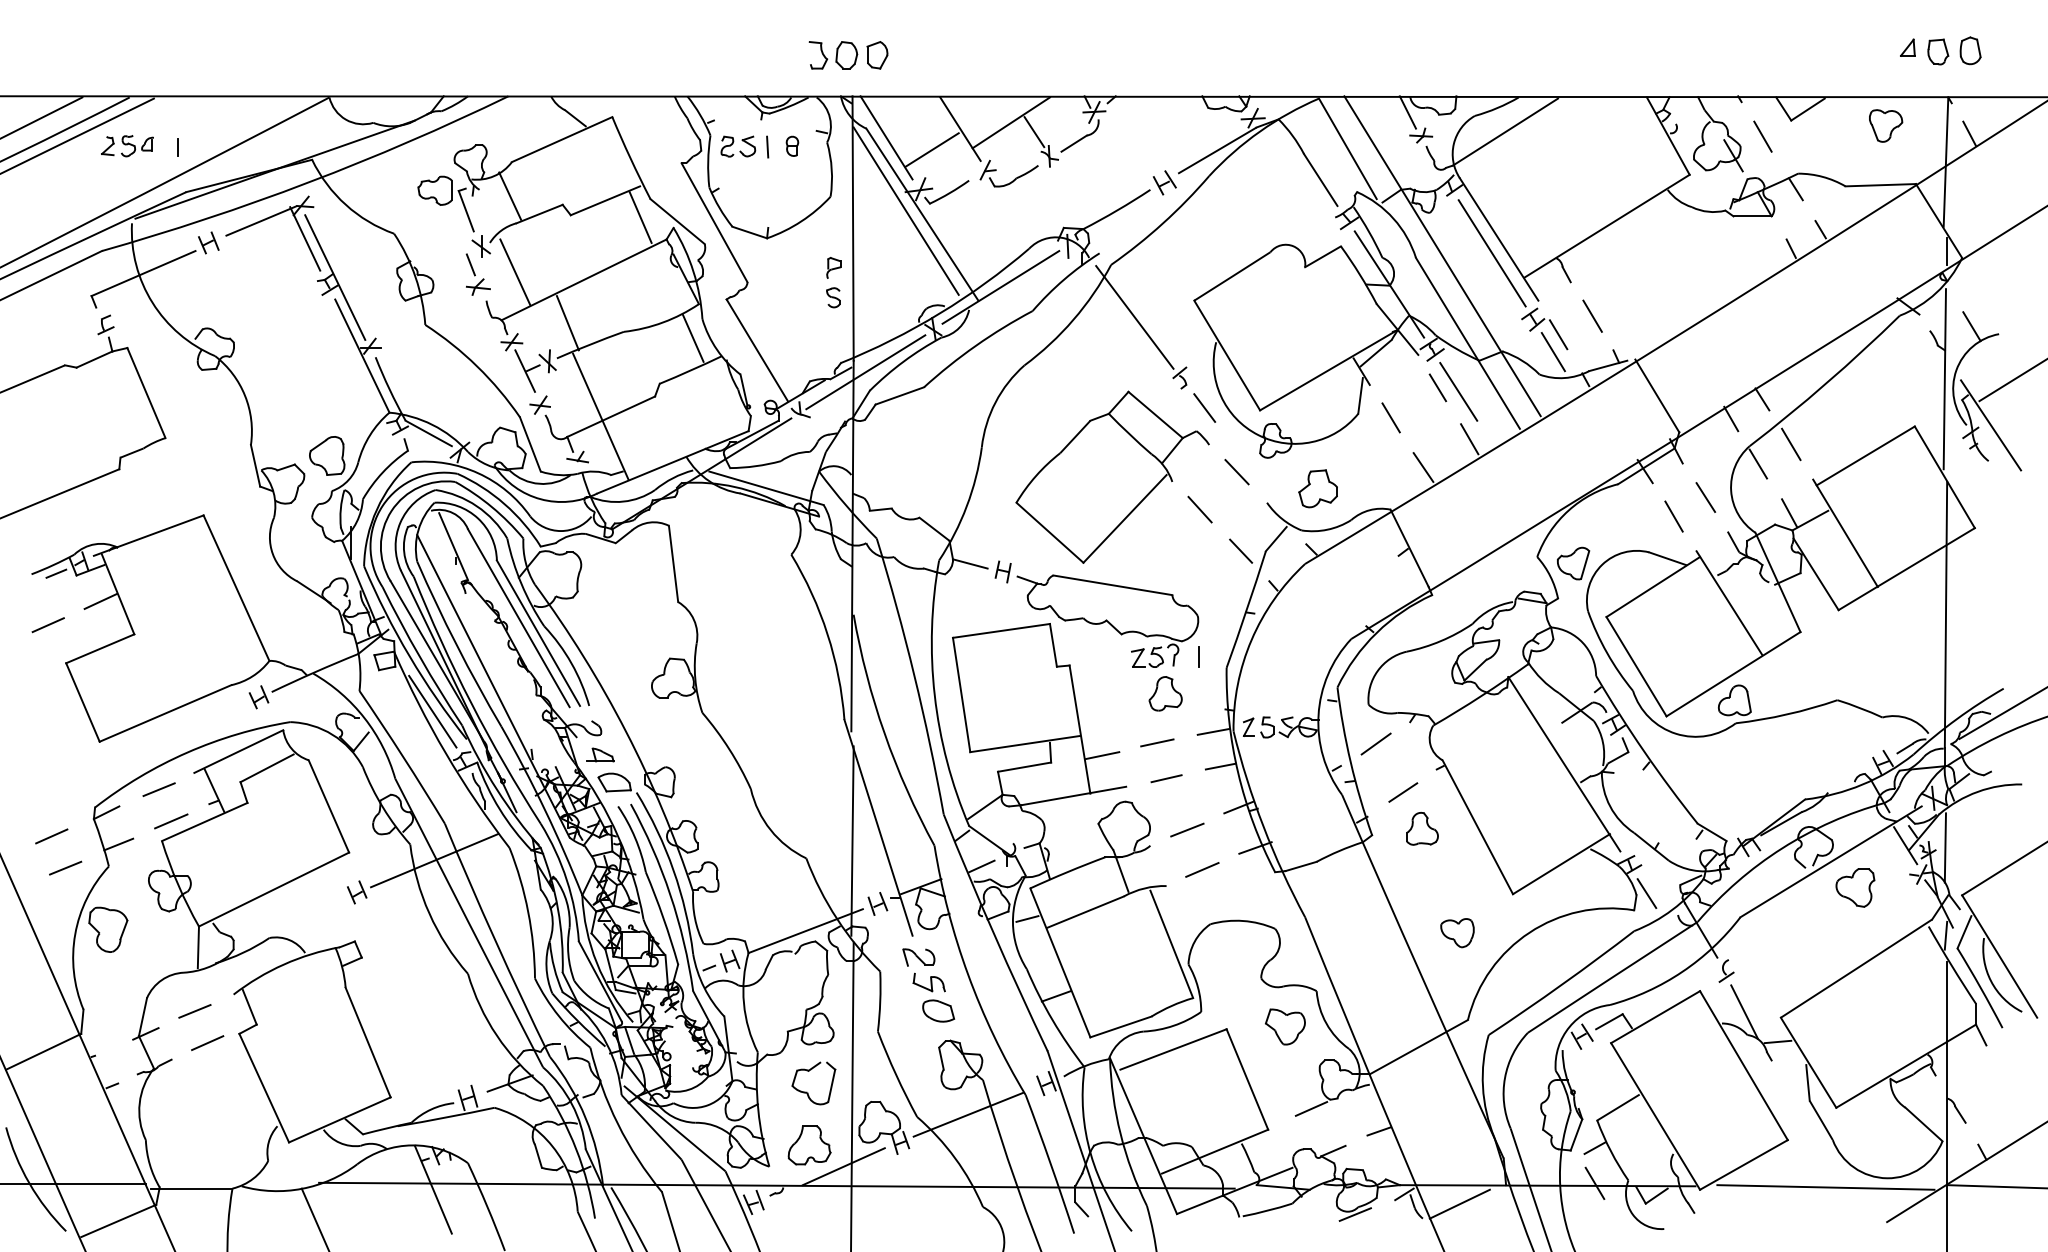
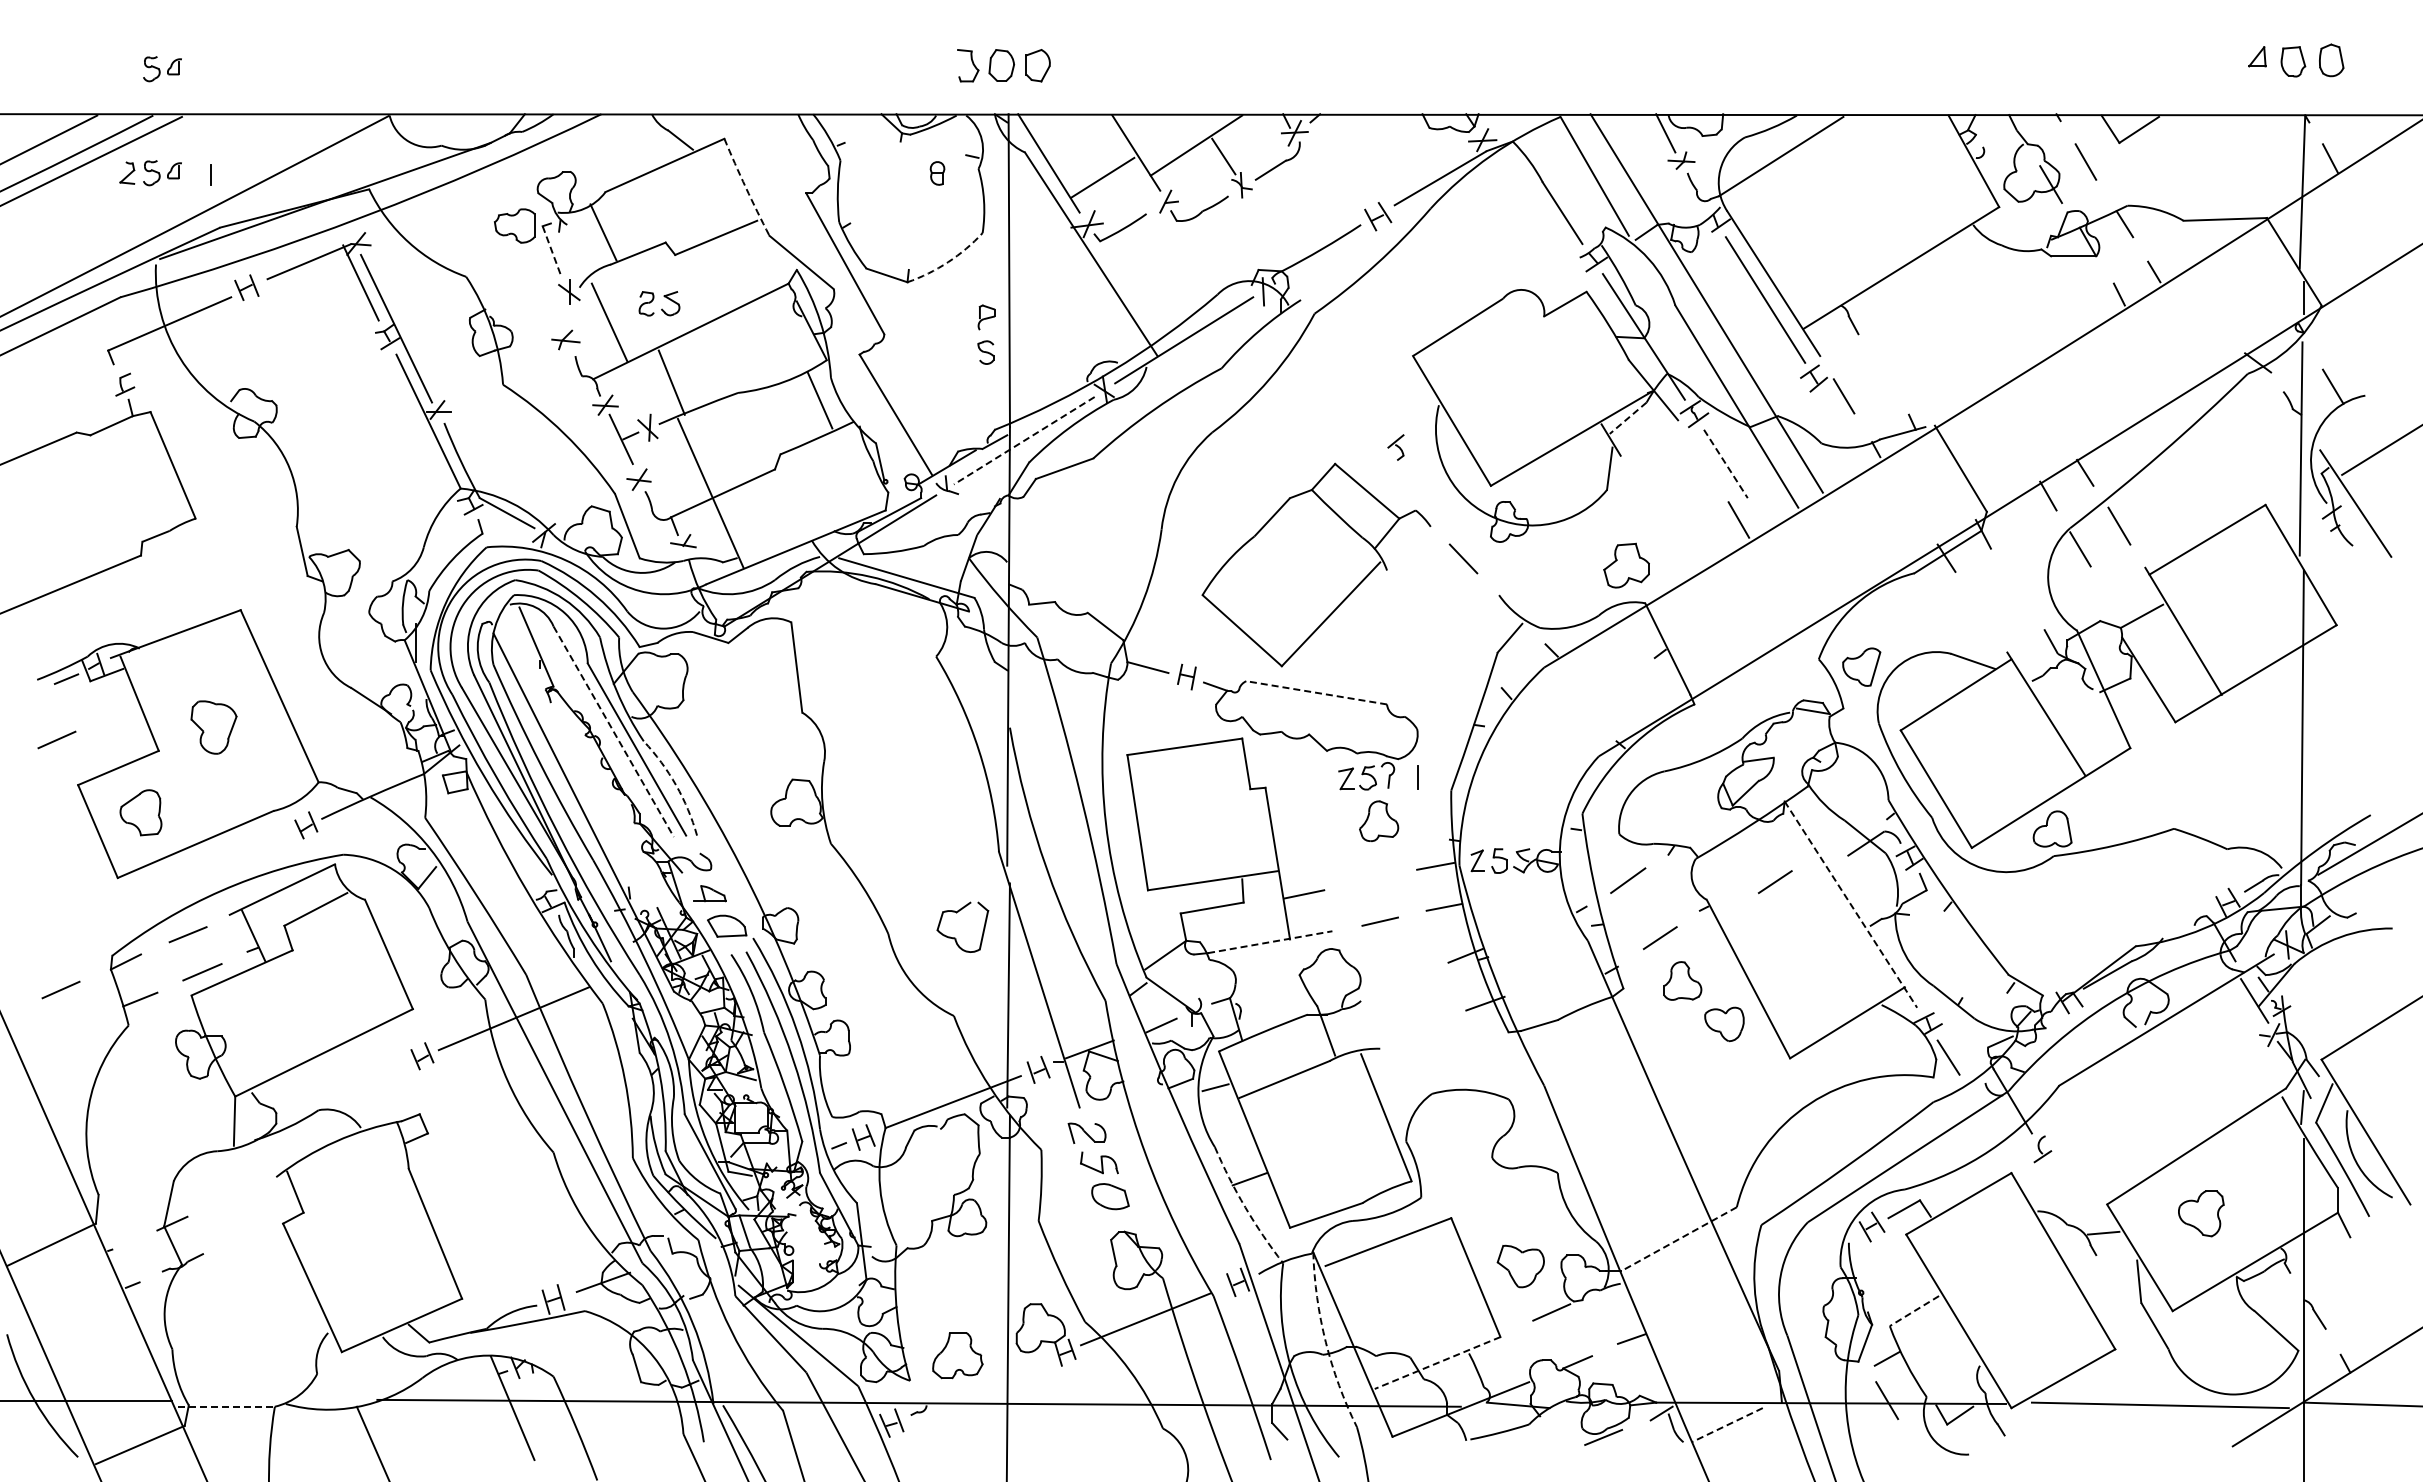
part: (137, 58) -> (162, 69), added
part: (1886, 125) -> (2231, 148), removed
part: (738, 146) -> (659, 303), moved
line: (767, 147) -> (907, 174), removed
arc: (630, 158) -> (745, 187), solid -> dashed
line: (466, 211) -> (551, 250), solid -> dashed
line: (905, 211) -> (1071, 250), removed
line: (640, 217) -> (757, 257), removed
arc: (801, 221) -> (948, 262), solid -> dashed
line: (470, 264) -> (556, 313), removed
line: (1592, 316) -> (1884, 374), removed
line: (1134, 317) -> (1342, 375), removed
line: (1553, 351) -> (1837, 416), removed
line: (1375, 353) -> (1627, 418), solid -> dashed
line: (865, 372) -> (1024, 440), solid -> dashed
line: (1437, 387) -> (1700, 458), removed
line: (1458, 391) -> (1725, 463), solid -> dashed
line: (1204, 407) -> (1425, 482), removed
line: (1390, 417) -> (1645, 494), removed
part: (326, 455) -> (140, 812), moved
line: (1422, 467) -> (1683, 553), removed
part: (1318, 488) -> (1626, 565), moved
line: (1705, 497) -> (2018, 588), removed
line: (1199, 509) -> (1419, 603), removed
line: (1789, 513) -> (2117, 607), removed
line: (1673, 516) -> (1980, 611), removed
line: (1241, 551) -> (1468, 652), removed
line: (1112, 585) -> (1316, 692), solid -> dashed
line: (101, 601) -> (119, 711), removed
line: (518, 618) -> (613, 732), solid -> dashed
arc: (571, 663) -> (676, 785), solid -> dashed
line: (432, 711) -> (511, 842), removed
line: (1157, 743) -> (1369, 879), removed
line: (1499, 745) -> (1774, 882), added
line: (1564, 764) -> (1850, 904), solid -> dashed
line: (1073, 796) -> (1270, 942), solid -> dashed
line: (1187, 830) -> (1404, 982), removed
line: (1945, 847) -> (2301, 1003), removed
line: (65, 868) -> (77, 1027), removed
line: (1202, 869) -> (1422, 1029), removed
part: (1855, 887) -> (2201, 1213), moved
part: (107, 929) -> (213, 727), moved
part: (1457, 933) -> (1724, 1024), moved
line: (194, 1010) -> (230, 1196), removed
line: (1744, 1011) -> (2063, 1197), removed
arc: (1052, 1020) -> (1245, 1207), solid -> dashed
part: (1285, 1026) -> (1520, 1266), moved
line: (207, 1043) -> (245, 1234), removed
line: (1418, 1047) -> (1678, 1239), solid -> dashed
part: (807, 1092) -> (955, 937), moved
line: (1618, 1108) -> (1914, 1311), solid -> dashed
arc: (1120, 1134) -> (1325, 1342), solid -> dashed
line: (1214, 1152) -> (1437, 1363), solid -> dashed
line: (843, 1166) -> (997, 1380), removed
line: (191, 1188) -> (226, 1406), solid -> dashed
line: (1459, 1204) -> (1726, 1425), solid -> dashed

